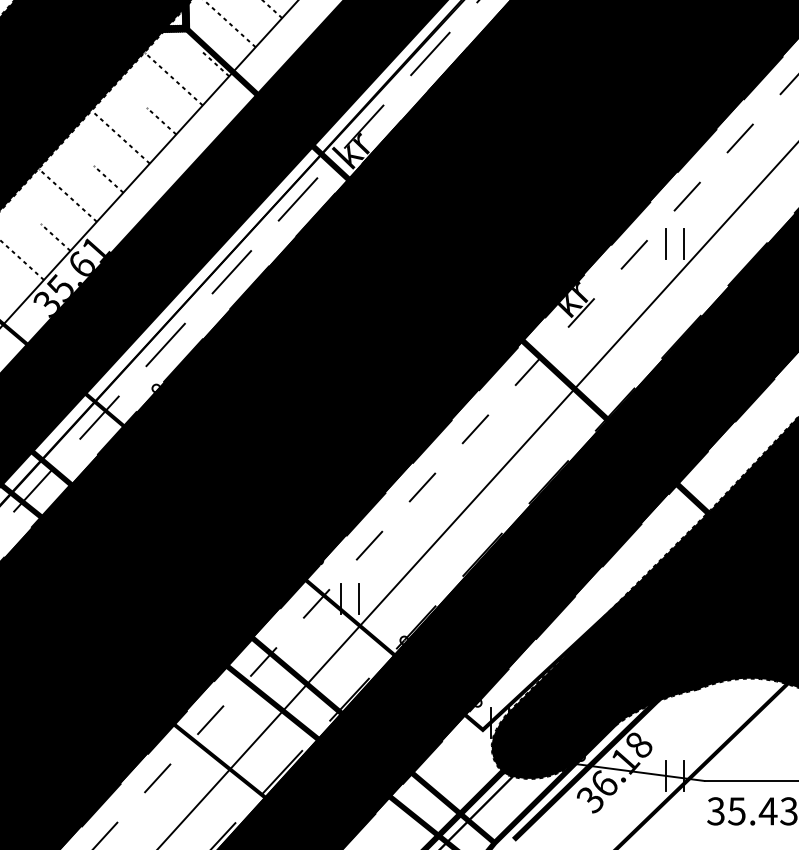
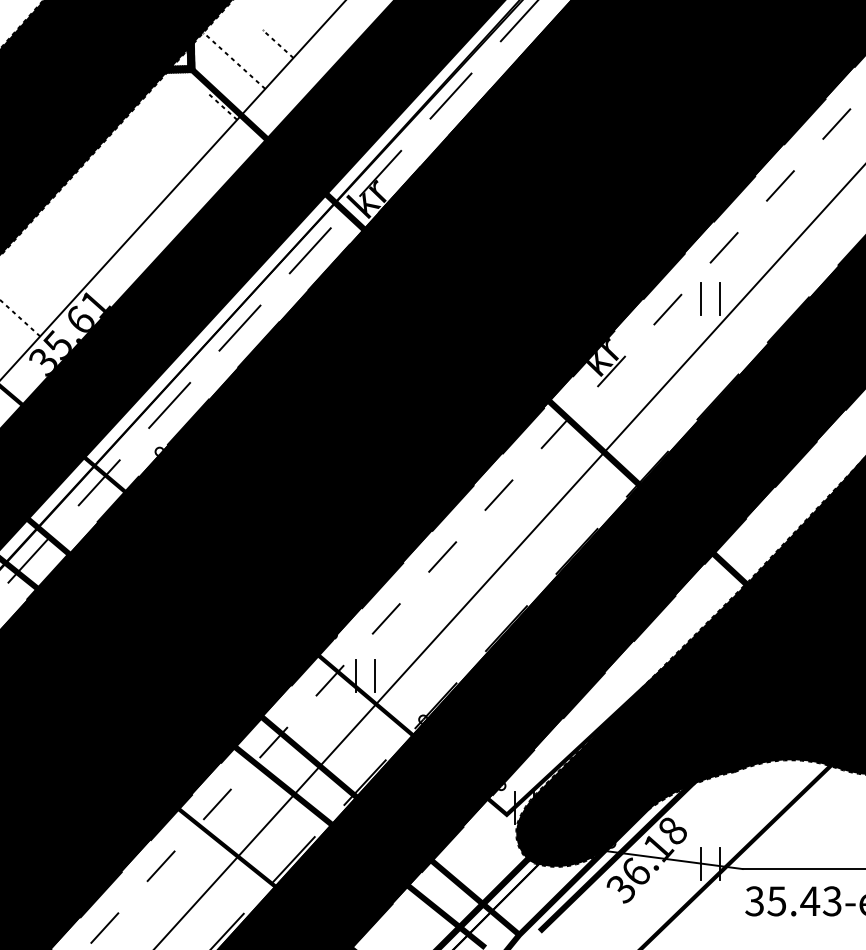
line: (174, 78) -> (178, 122), removed
line: (160, 121) -> (164, 167), removed
line: (120, 137) -> (121, 184), removed
line: (108, 179) -> (108, 229), removed
line: (67, 195) -> (65, 246), removed
line: (55, 237) -> (52, 291), removed

